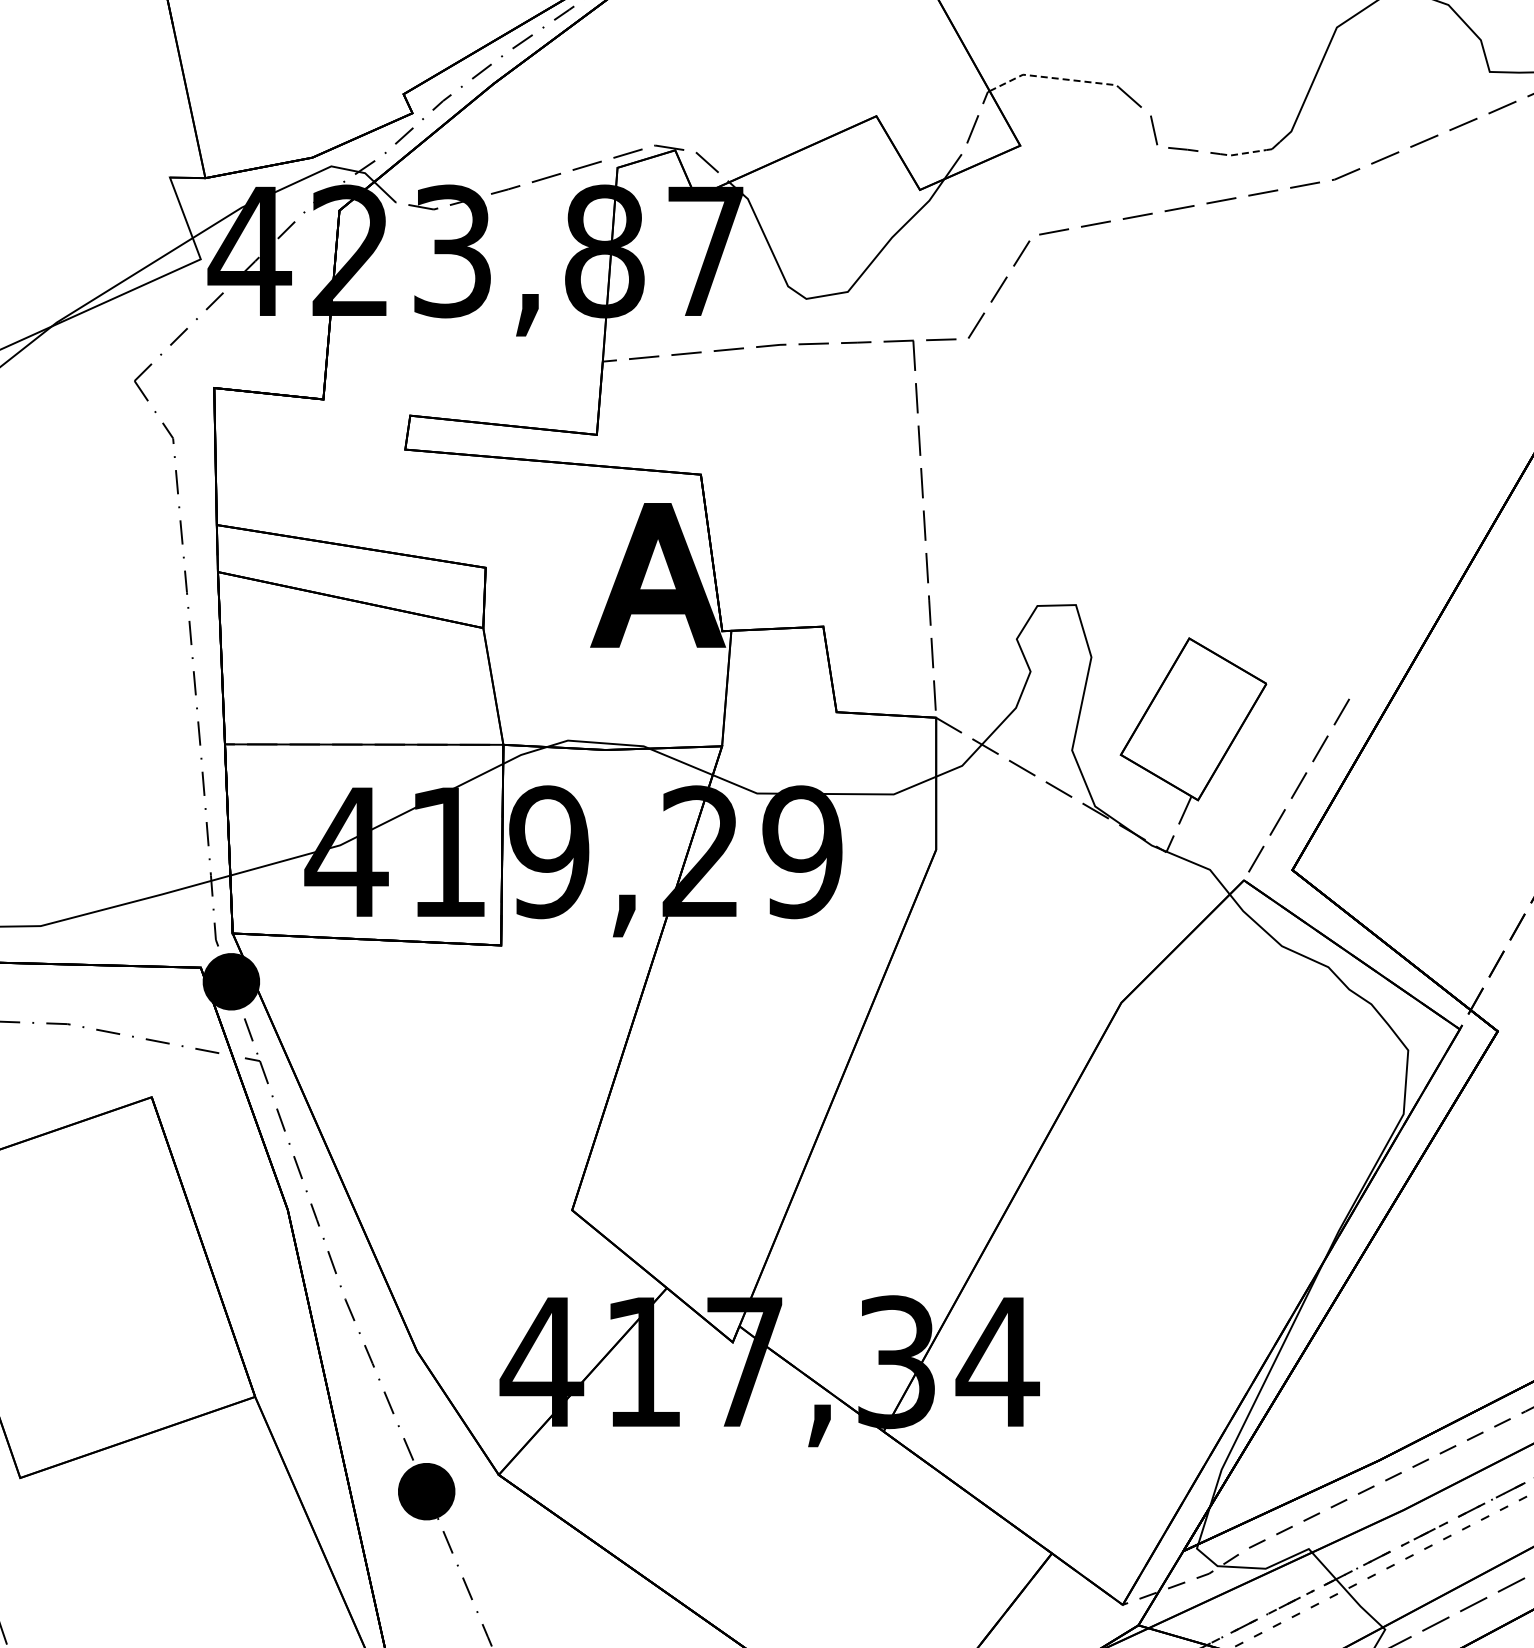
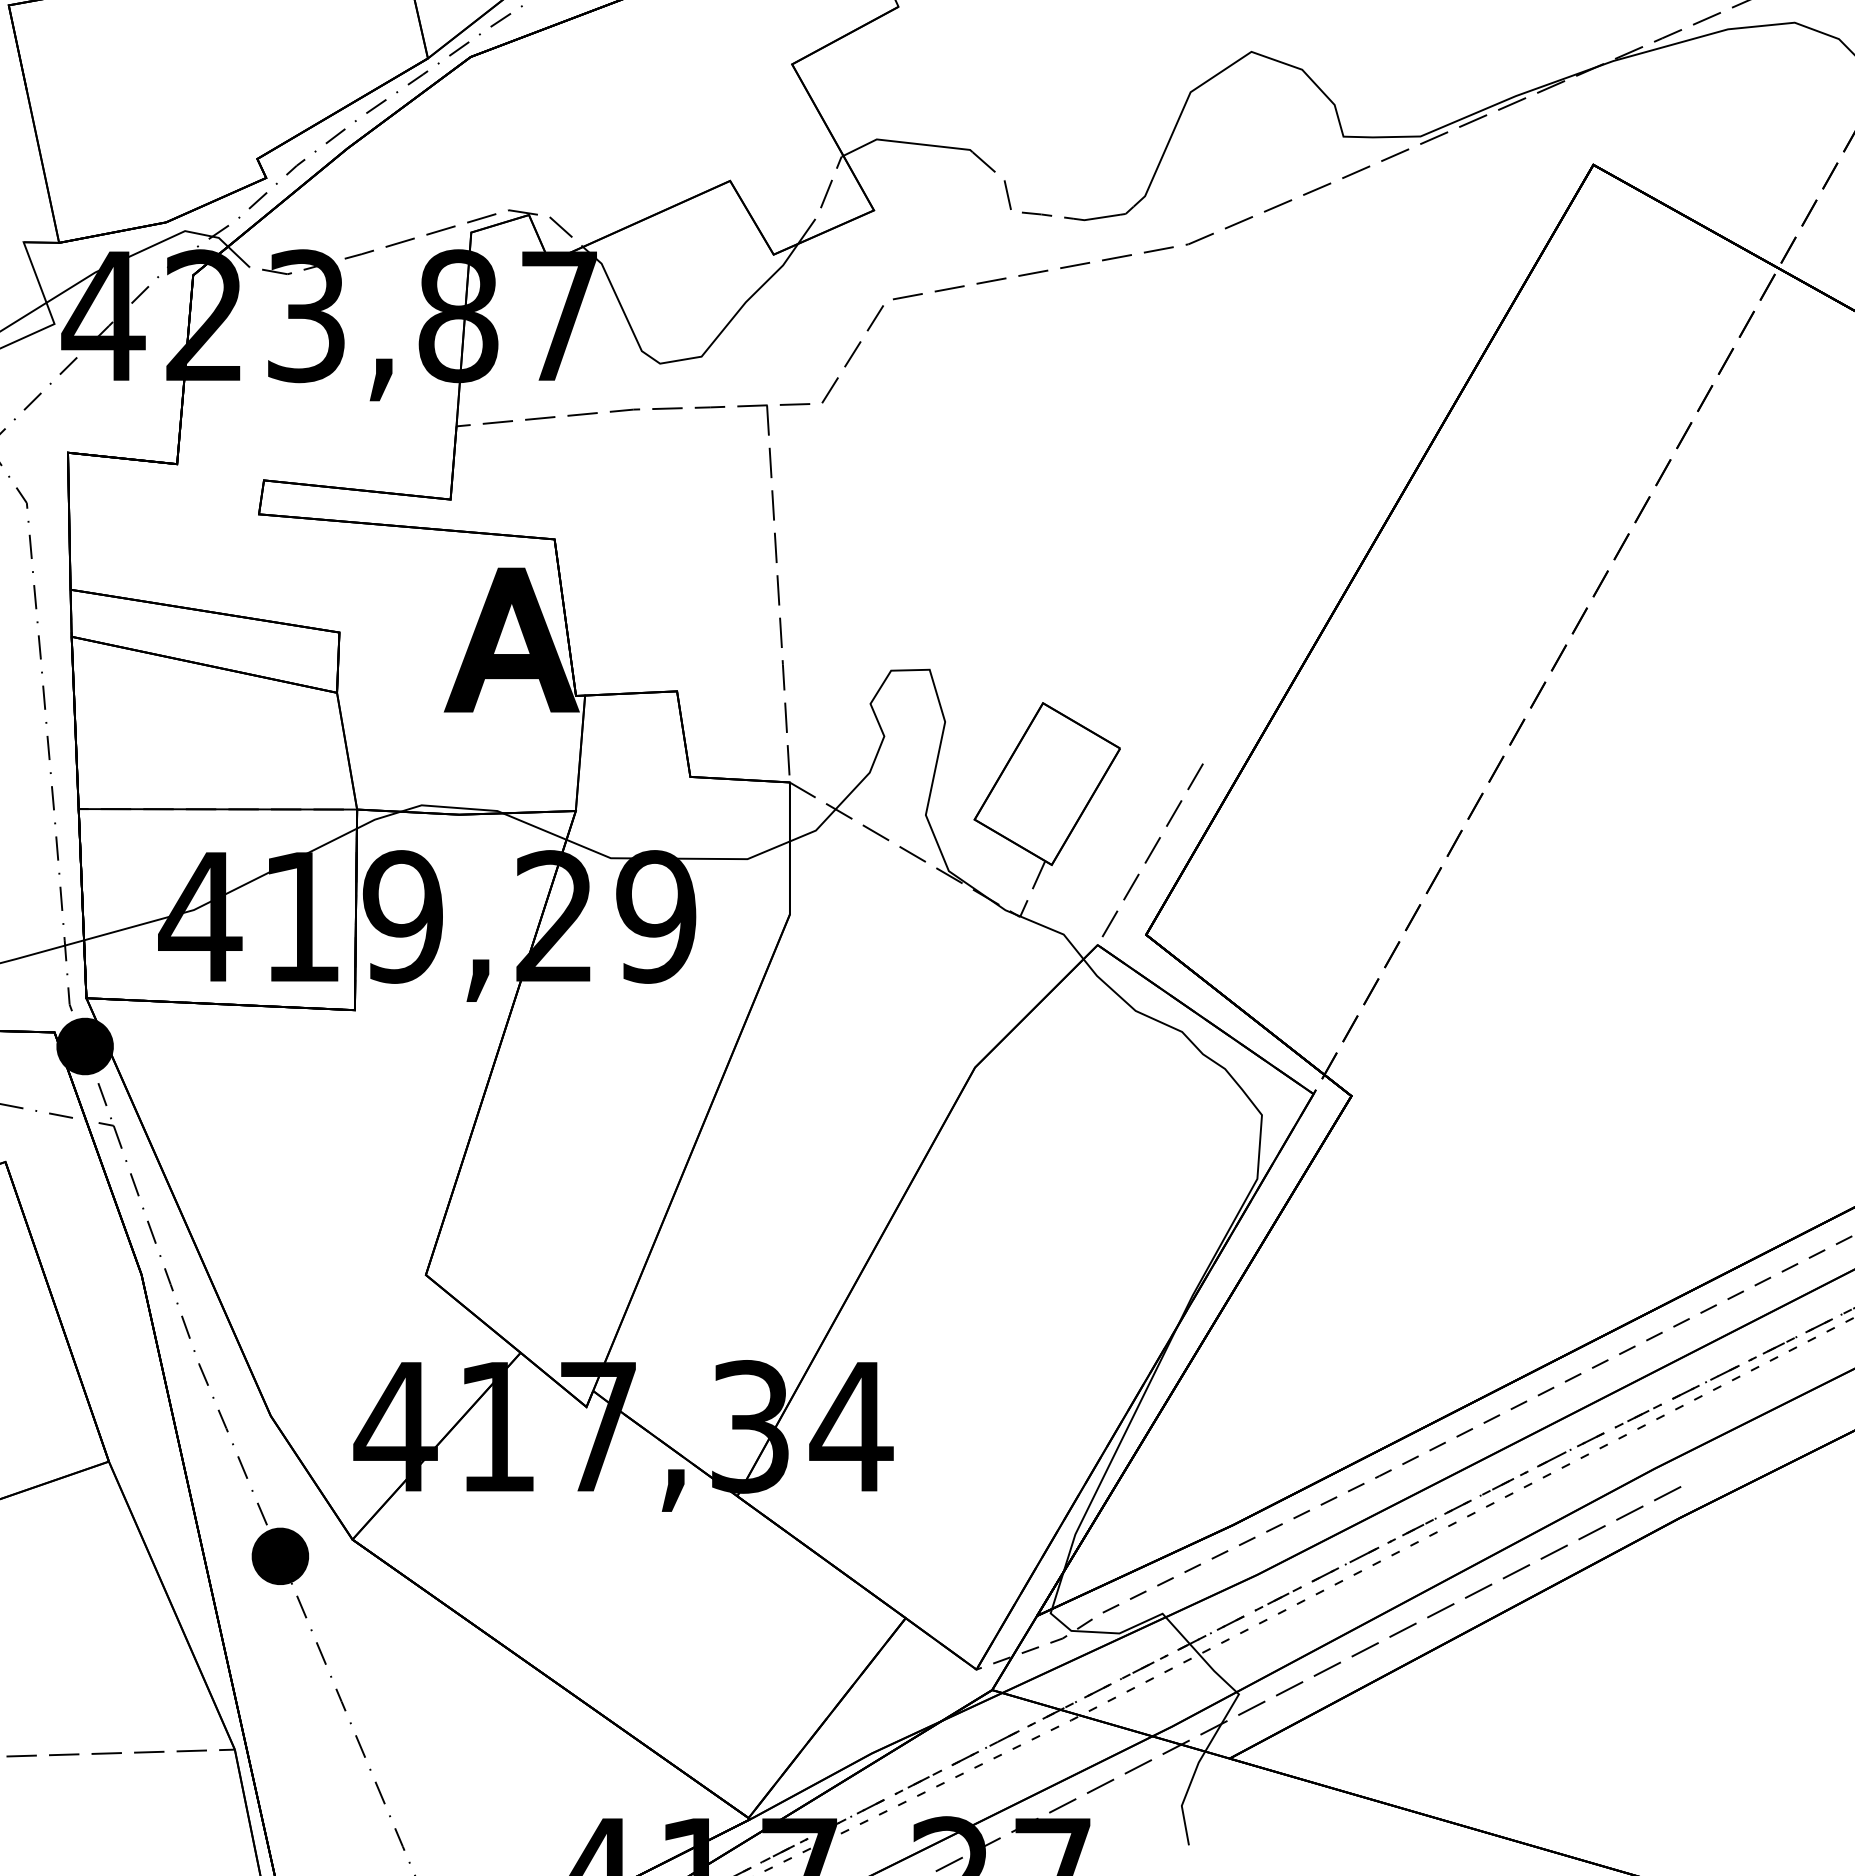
line: (1052, 77) -> (906, 142), dashed -> solid
line: (1242, 153) -> (1096, 218), dashed -> solid

